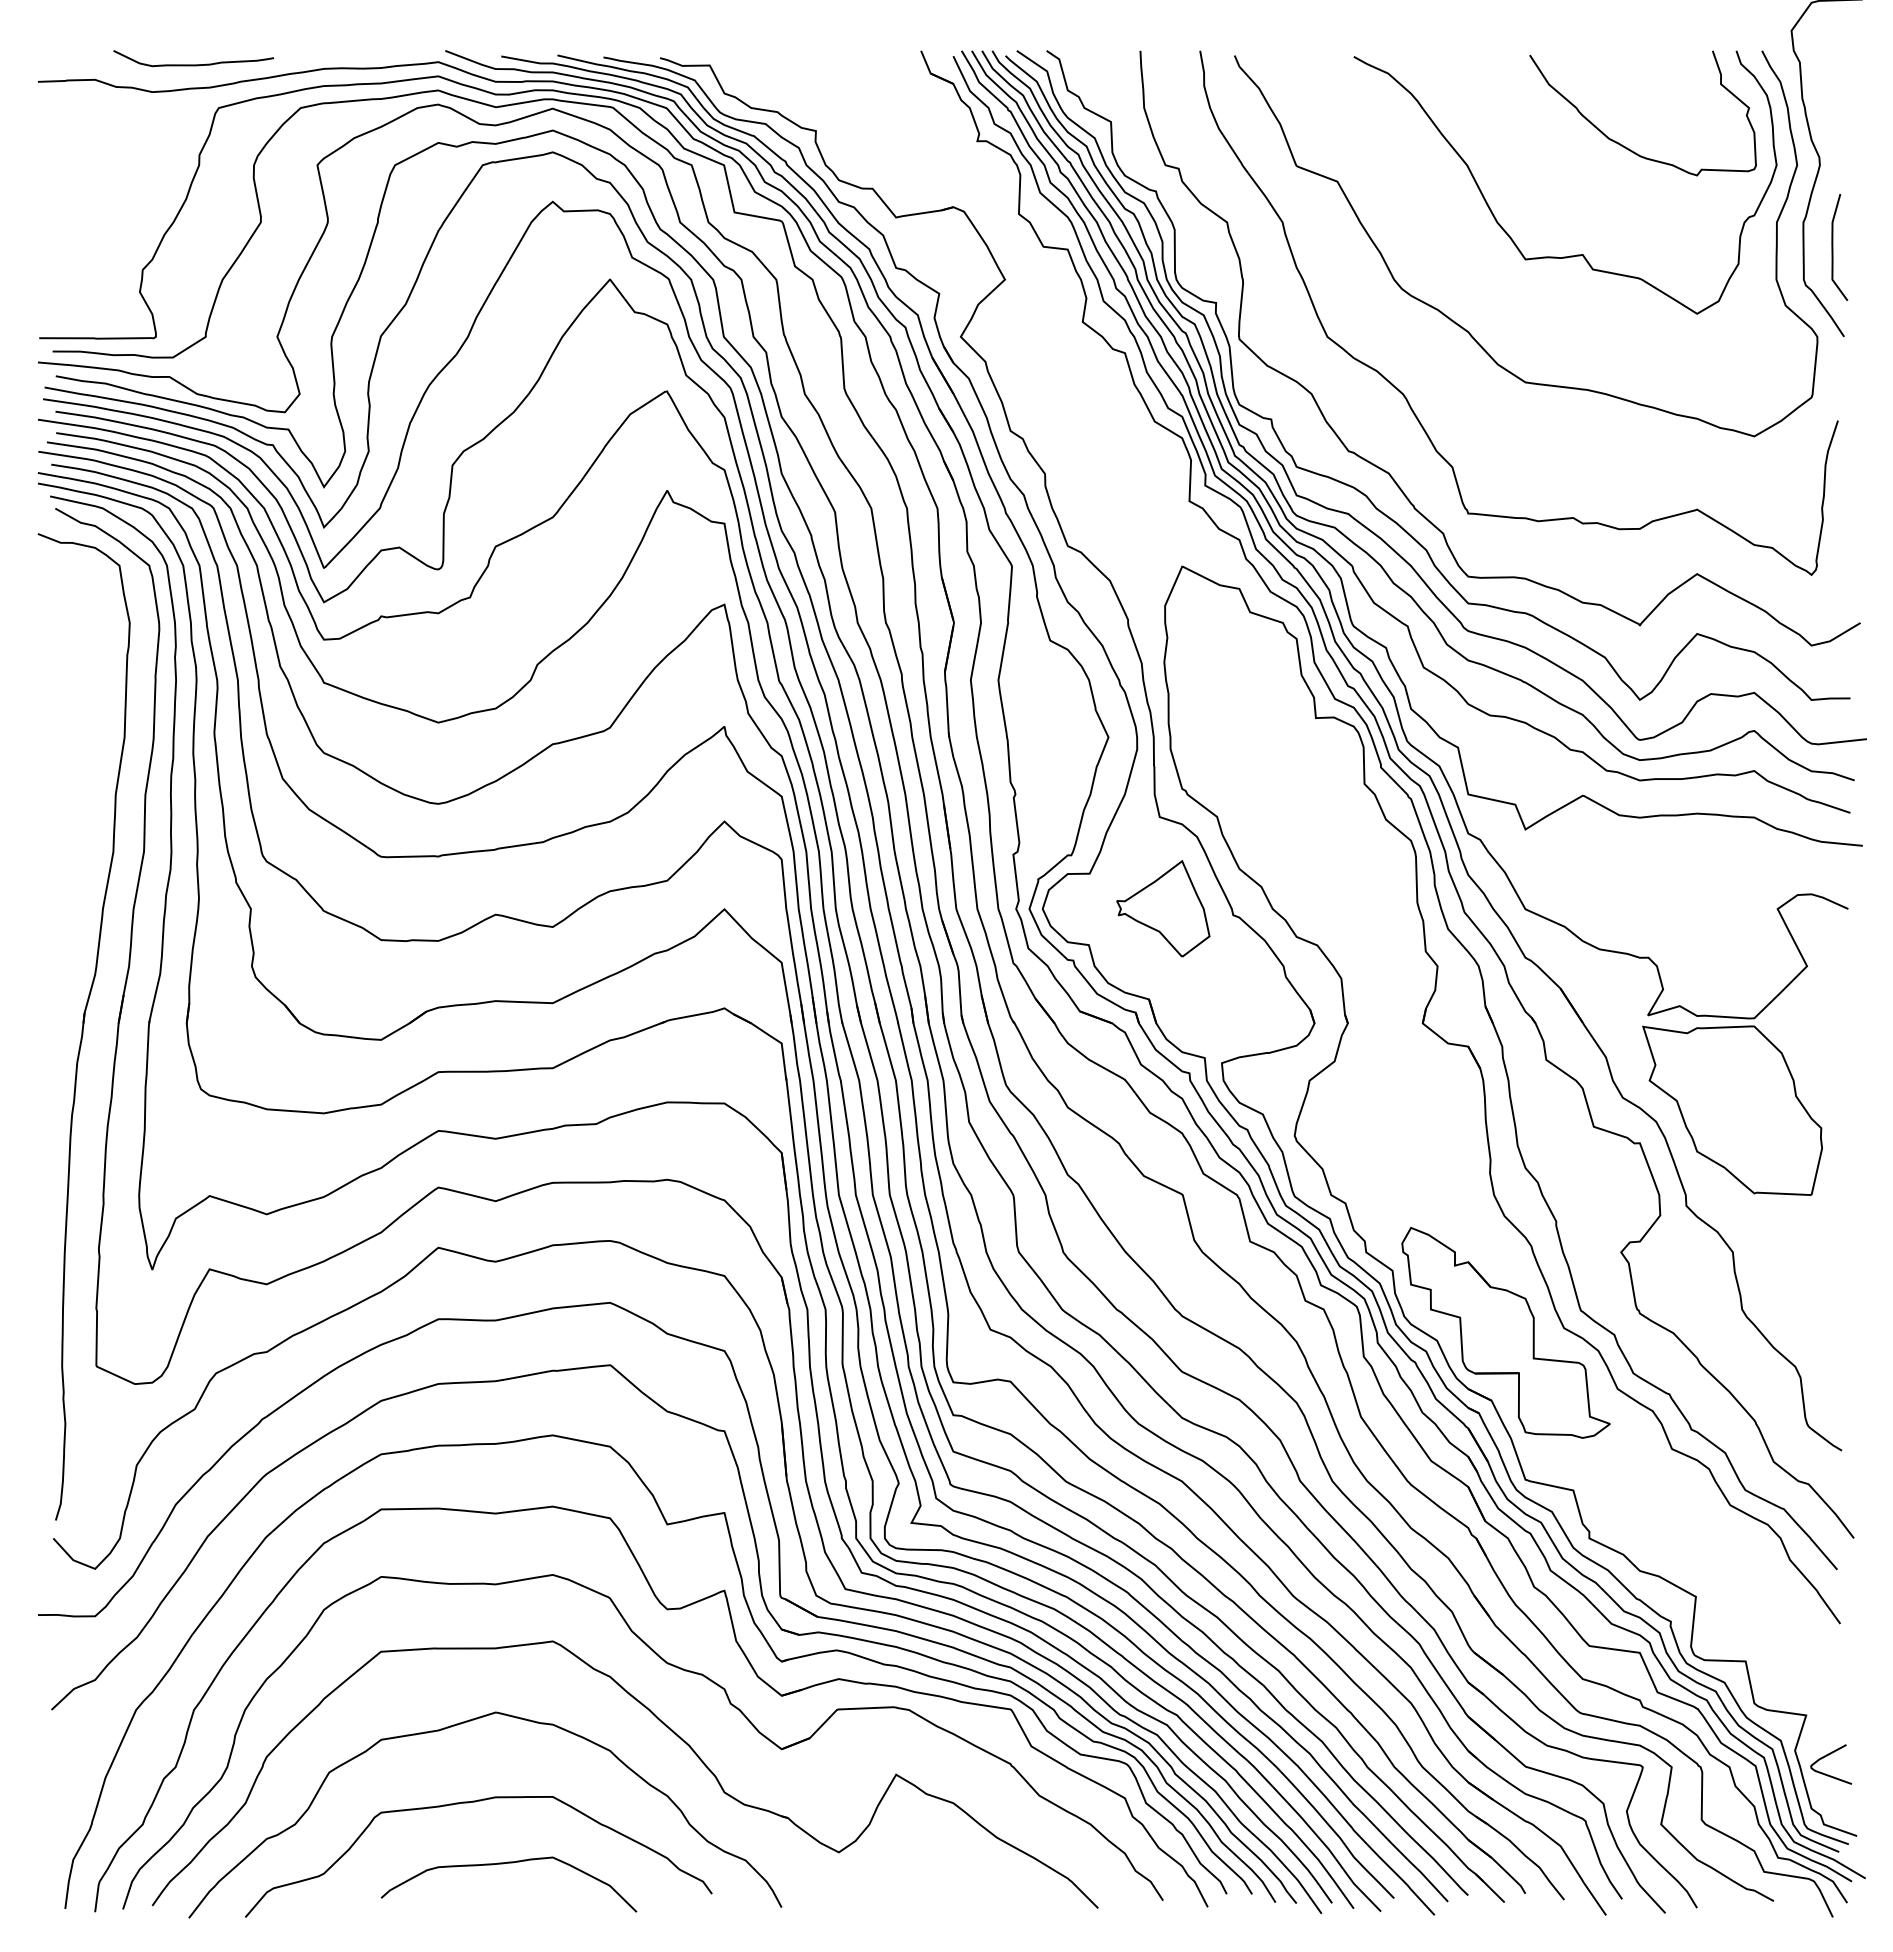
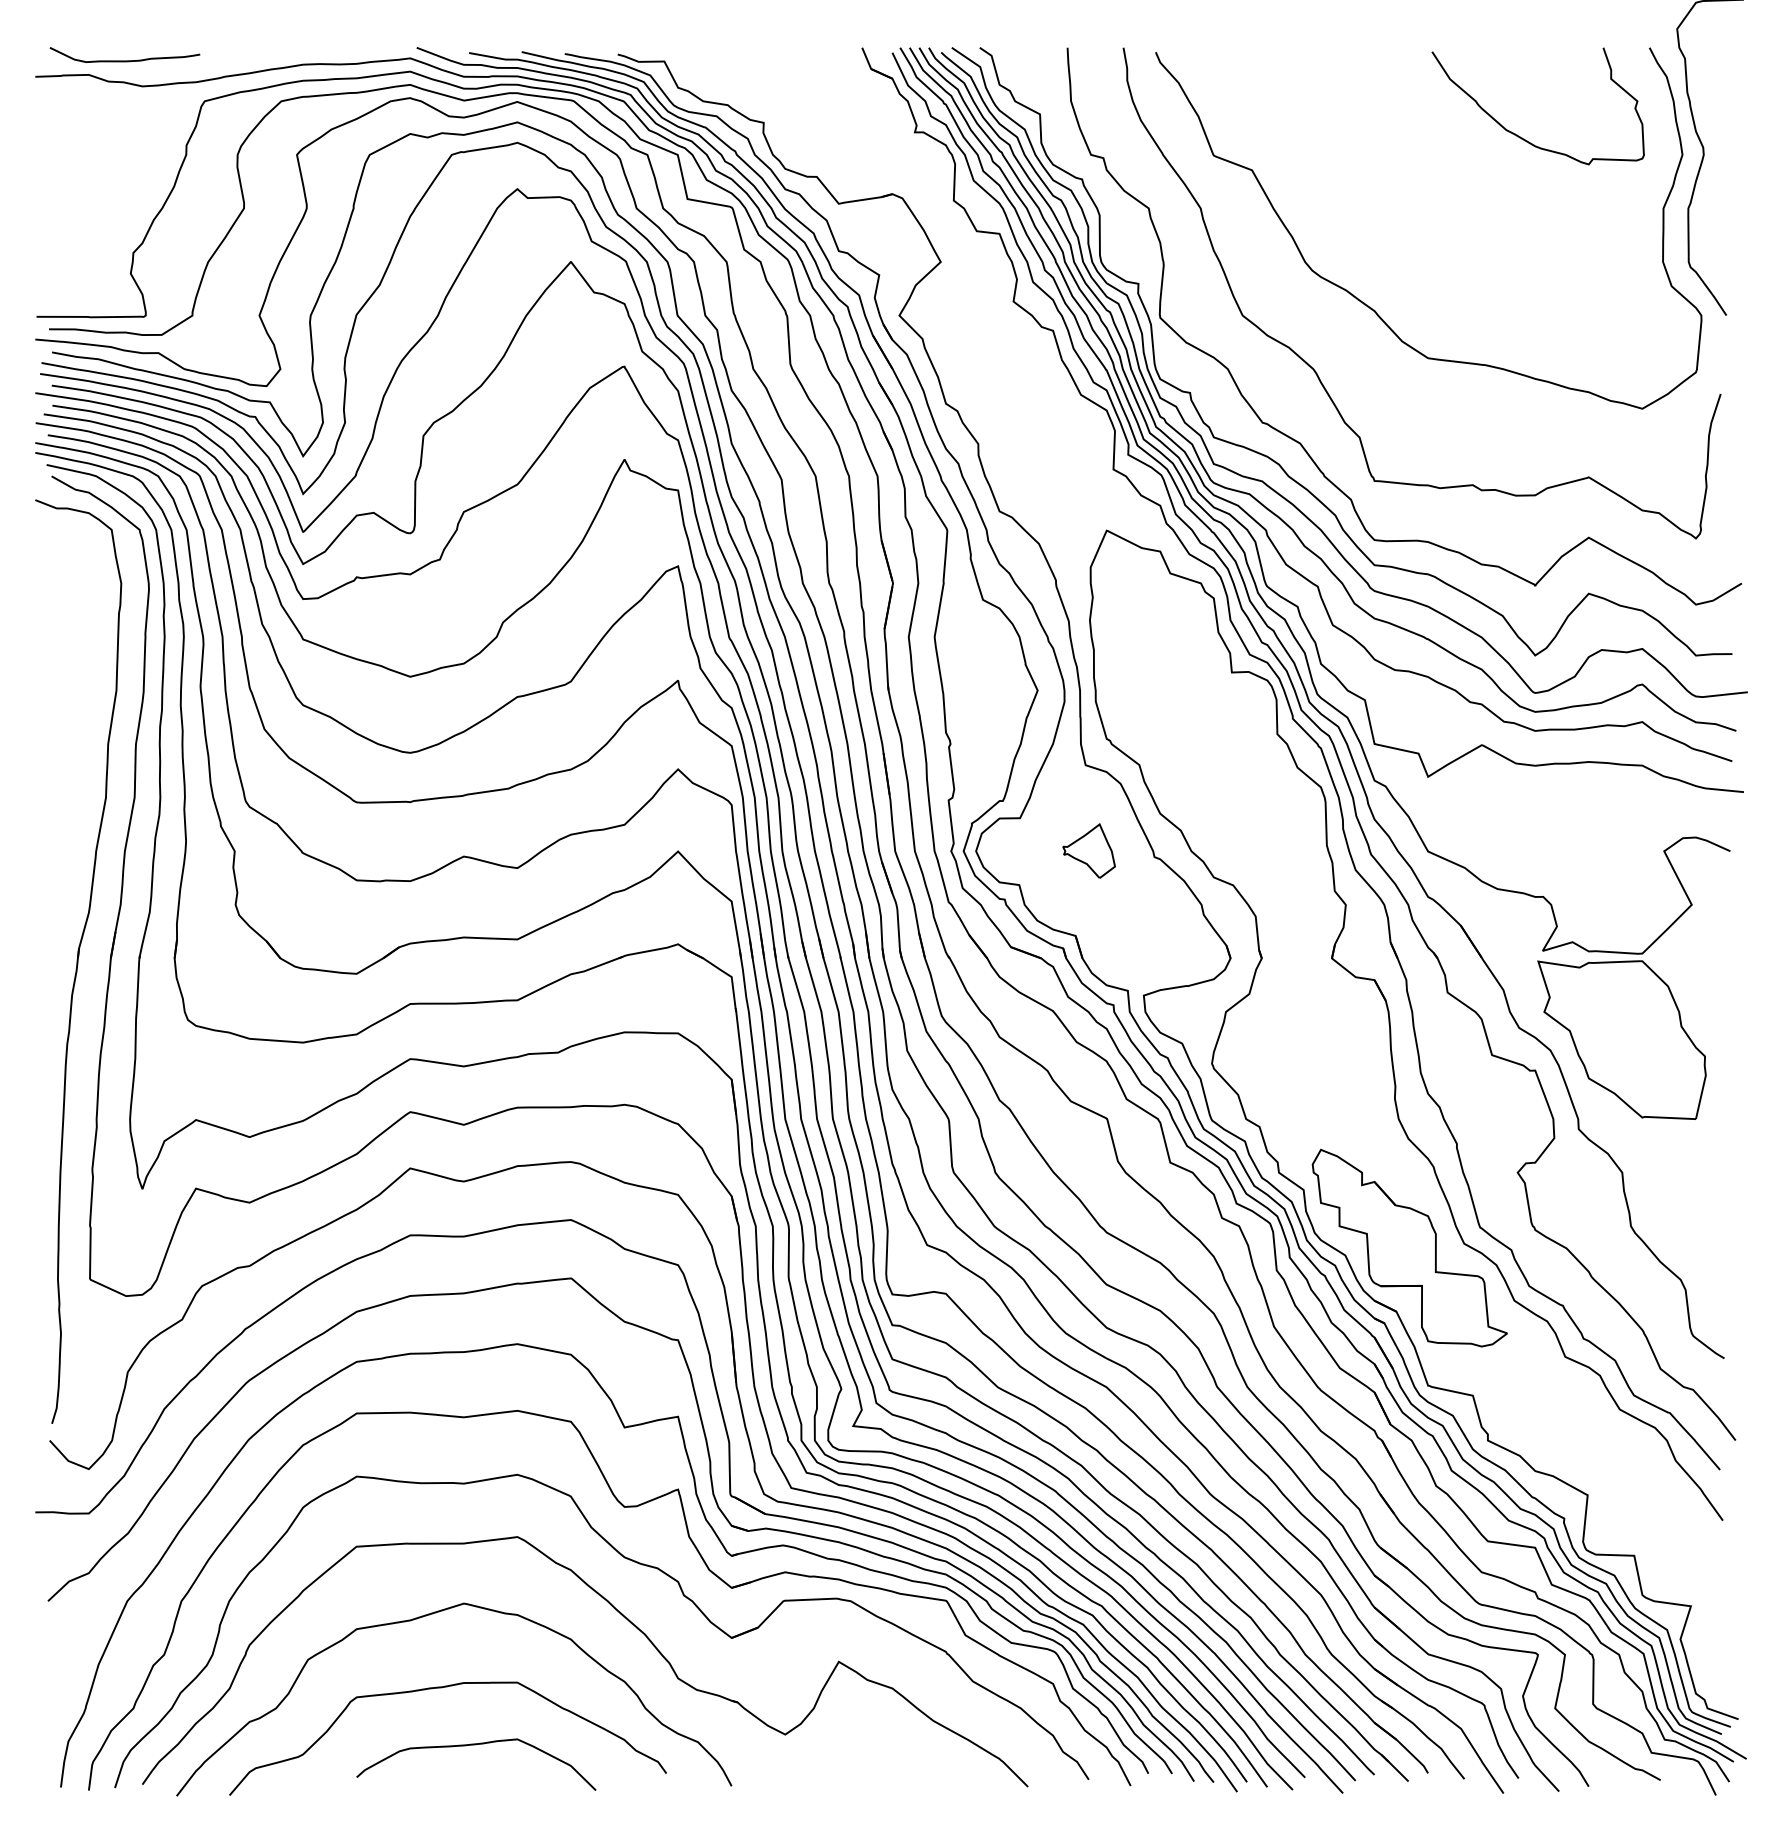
curve: (193, 64) -> (124, 60), moved
curve: (1833, 247) -> (1716, 231), removed
curve: (1576, 254) -> (1475, 238), removed
part: (1163, 908) -> (1089, 850), size x0.6
curve: (1827, 1756) -> (1710, 1644), removed

